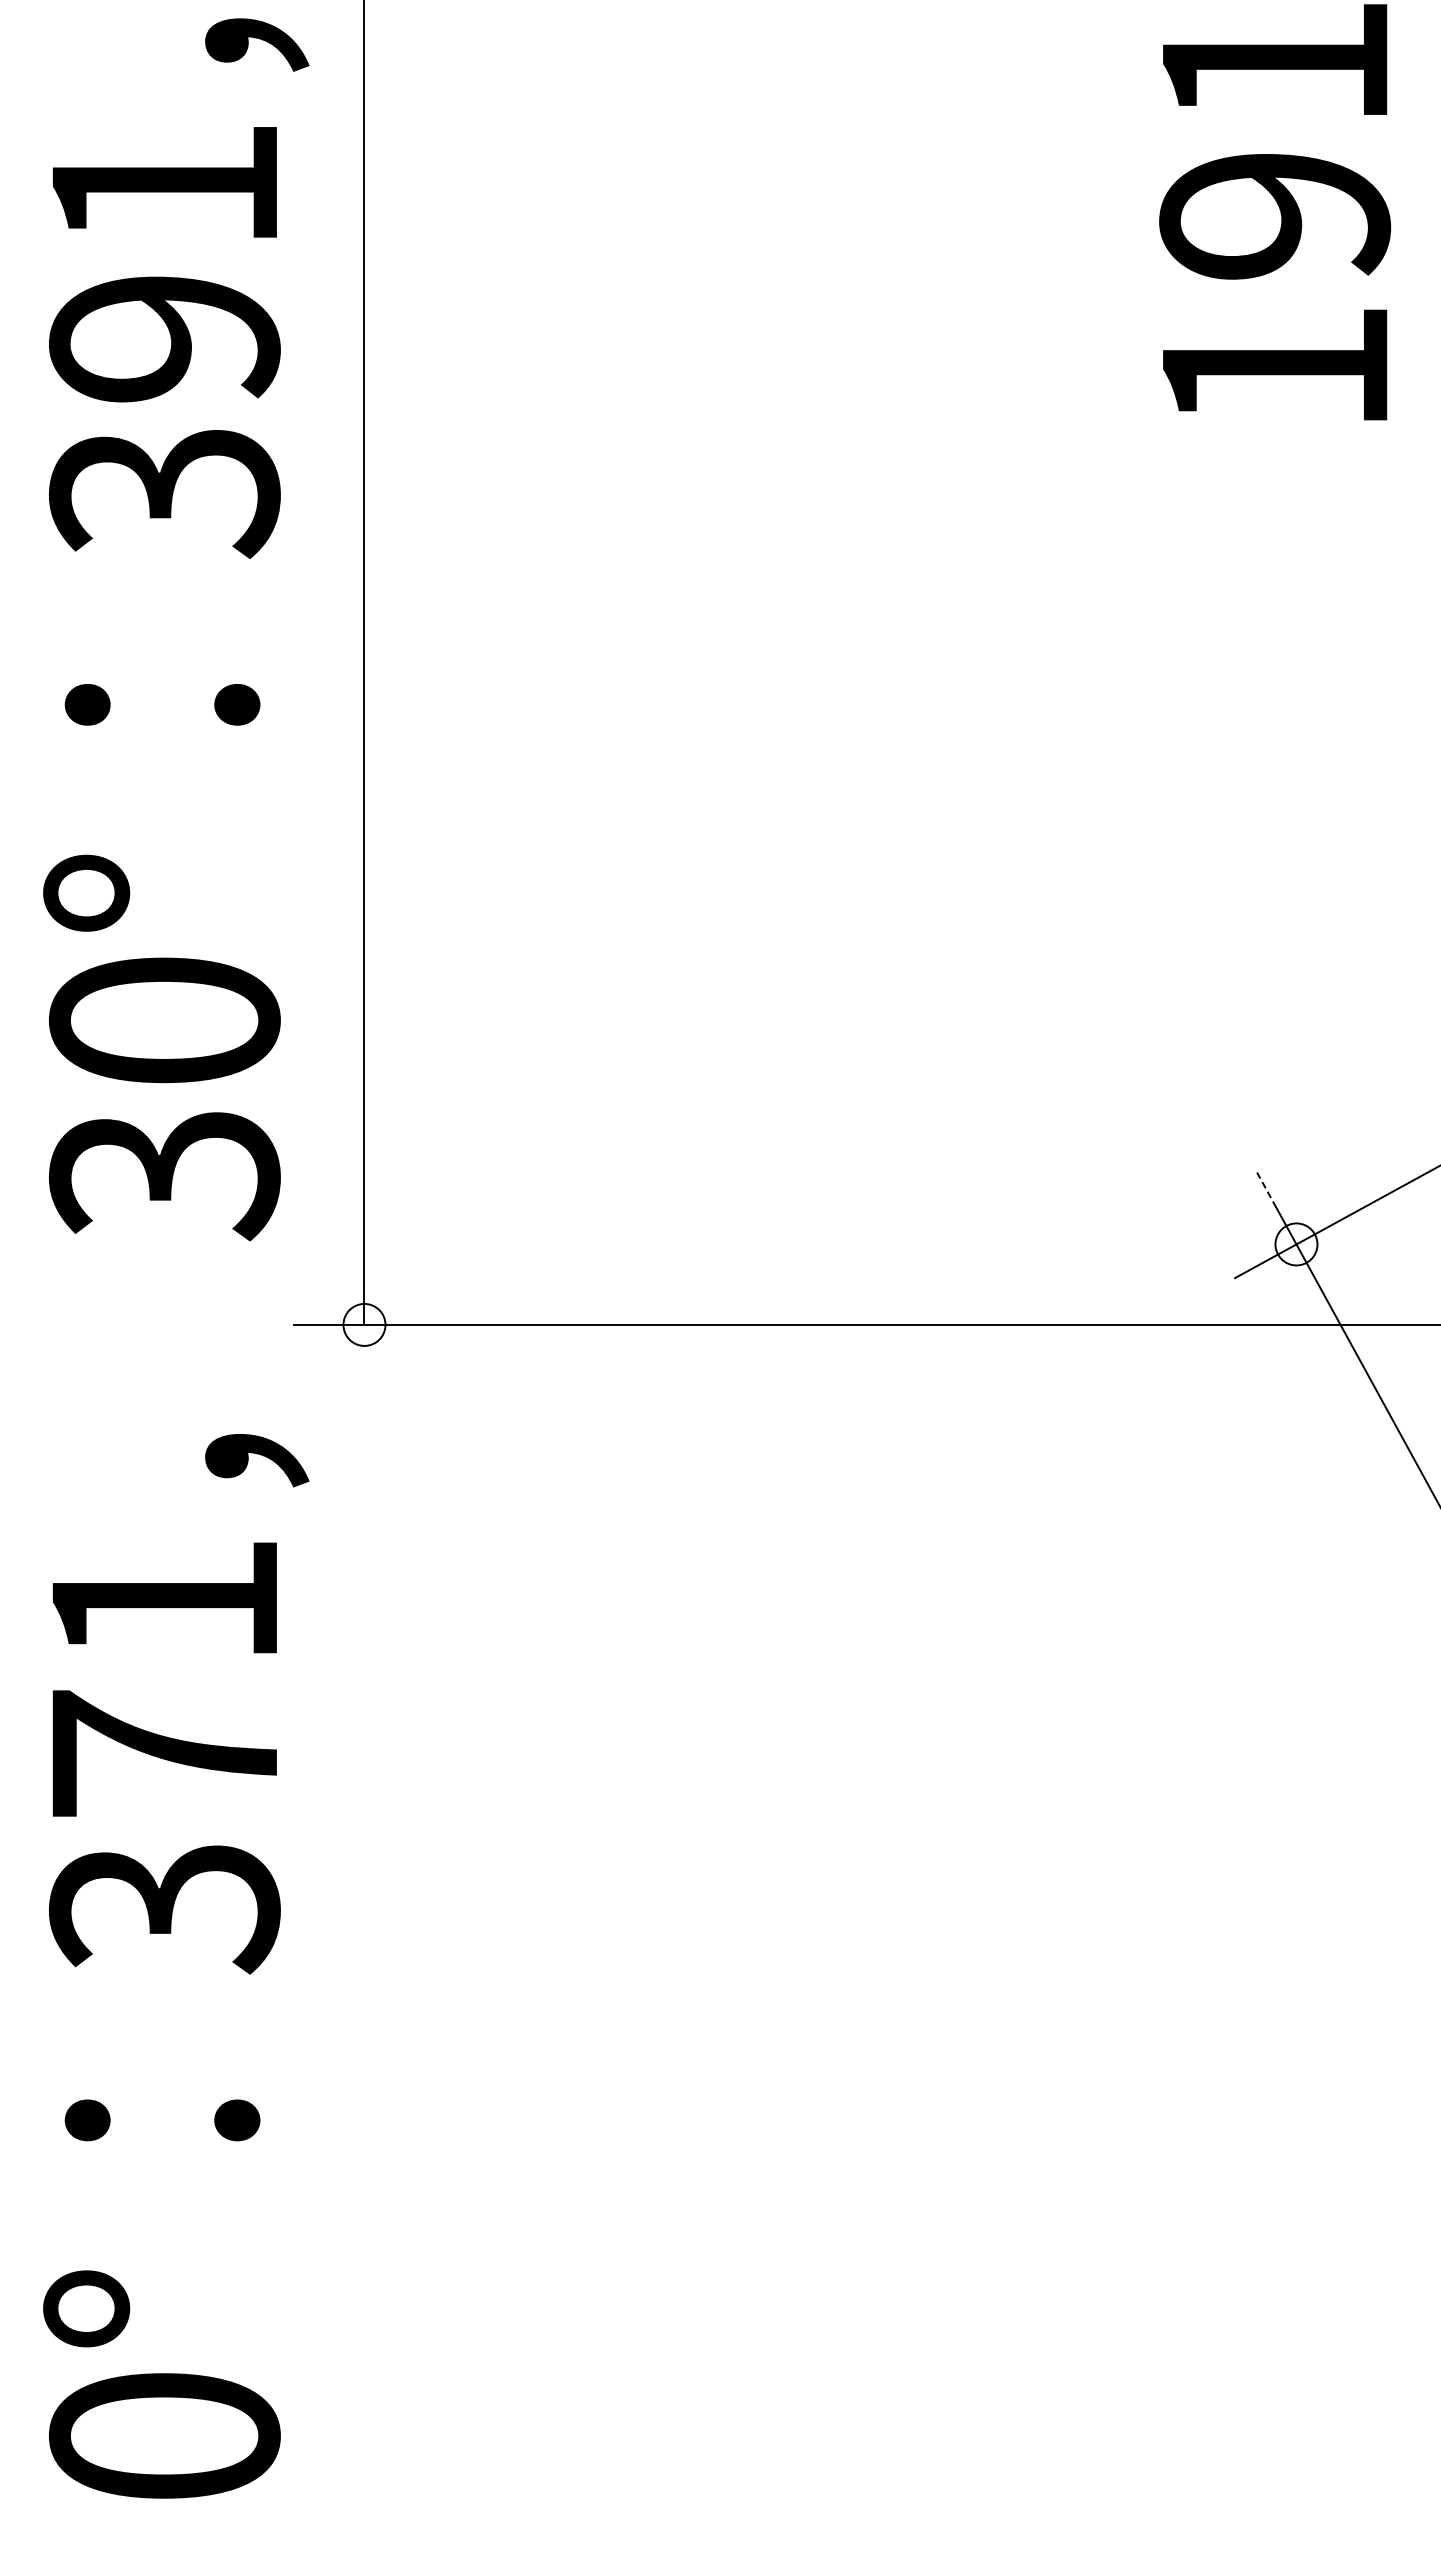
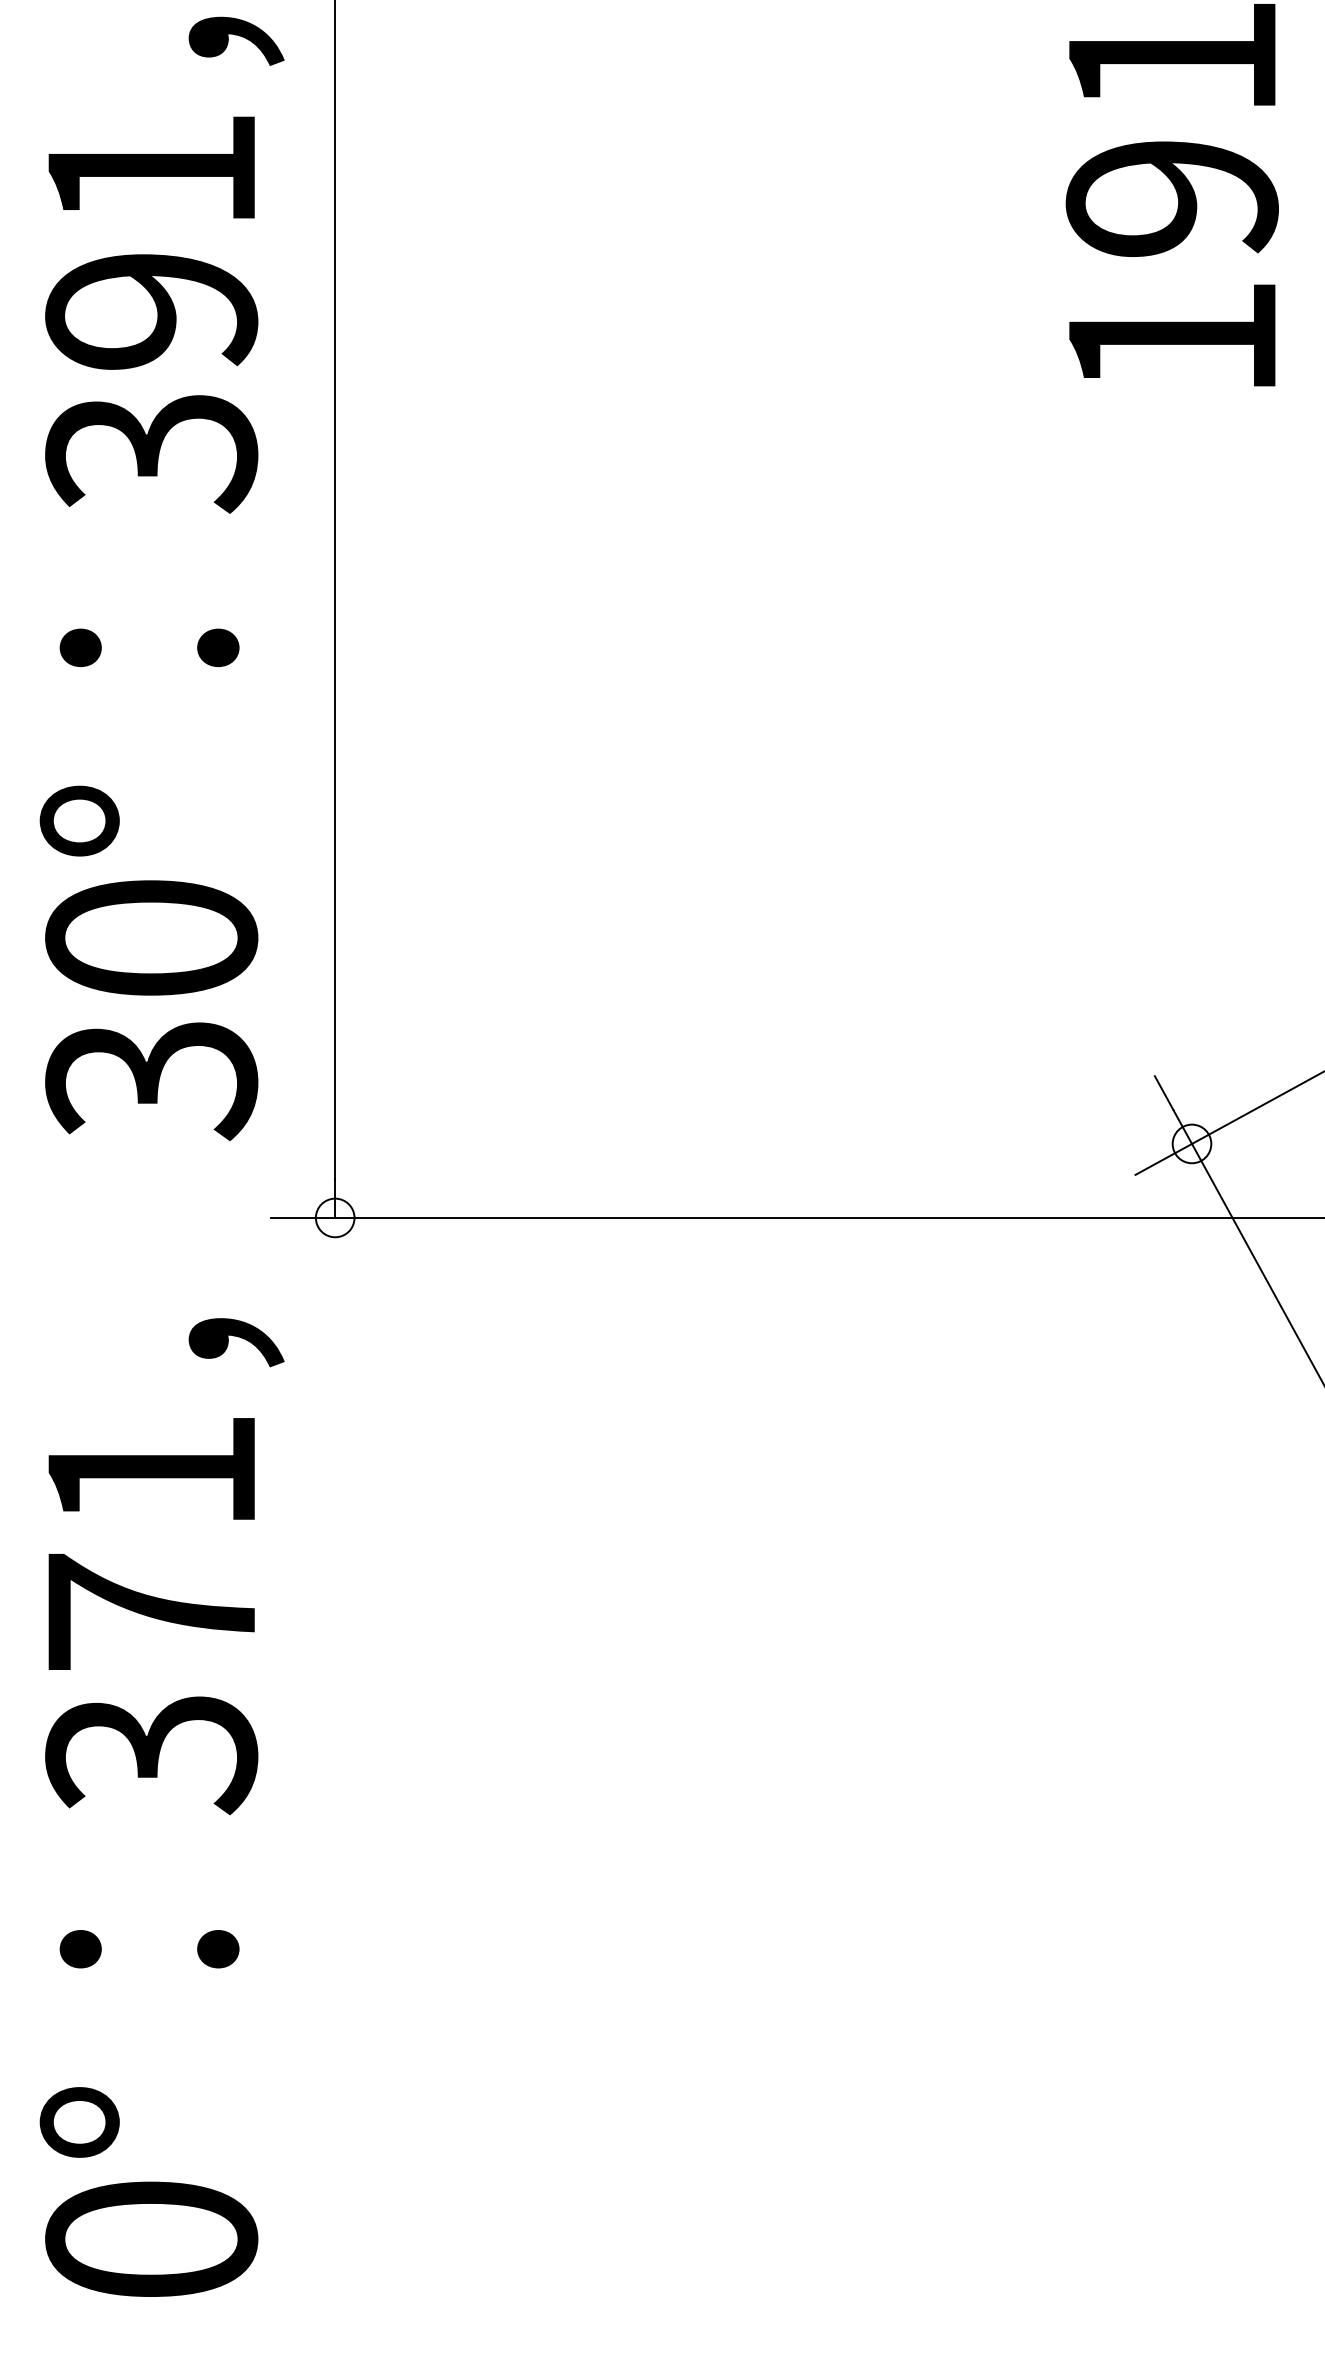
line: (1265, 1188) -> (1163, 1092), dashed -> solid

